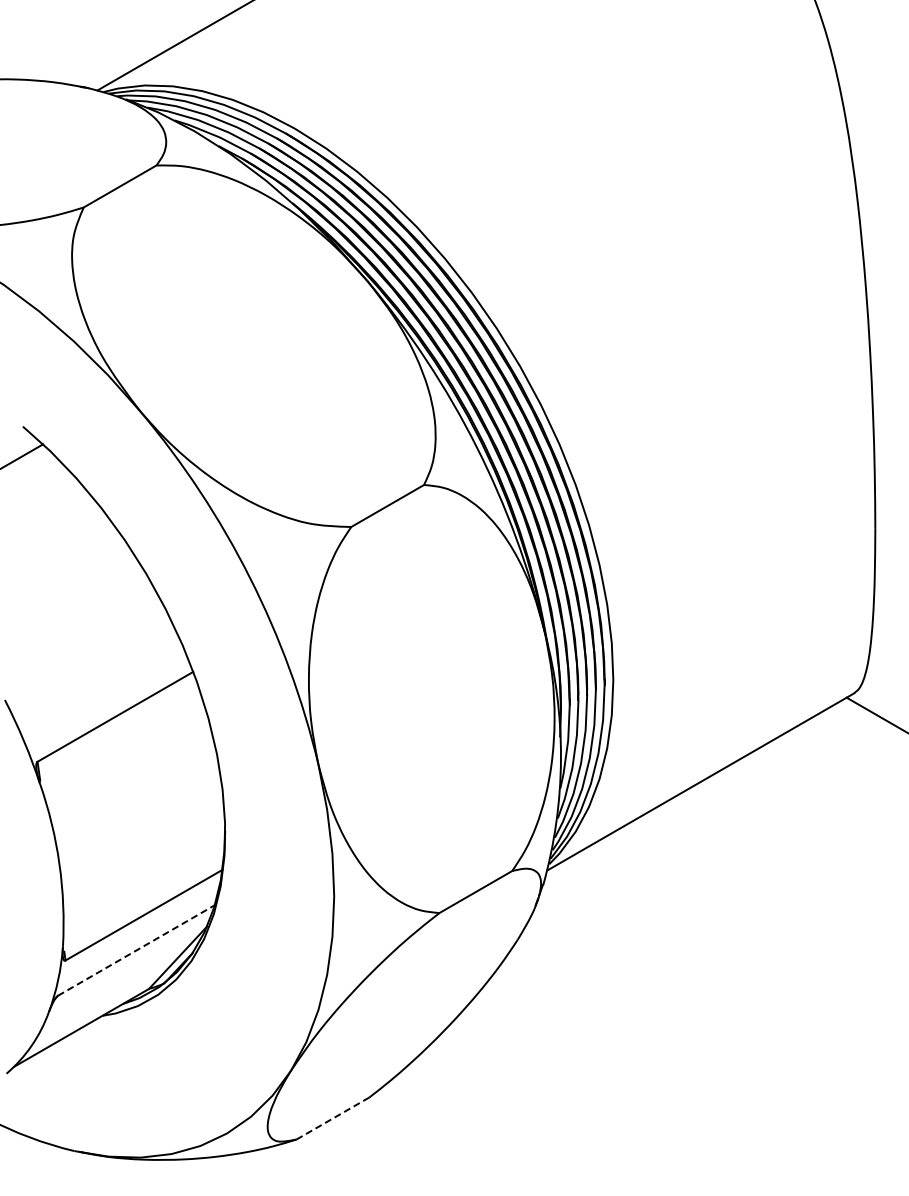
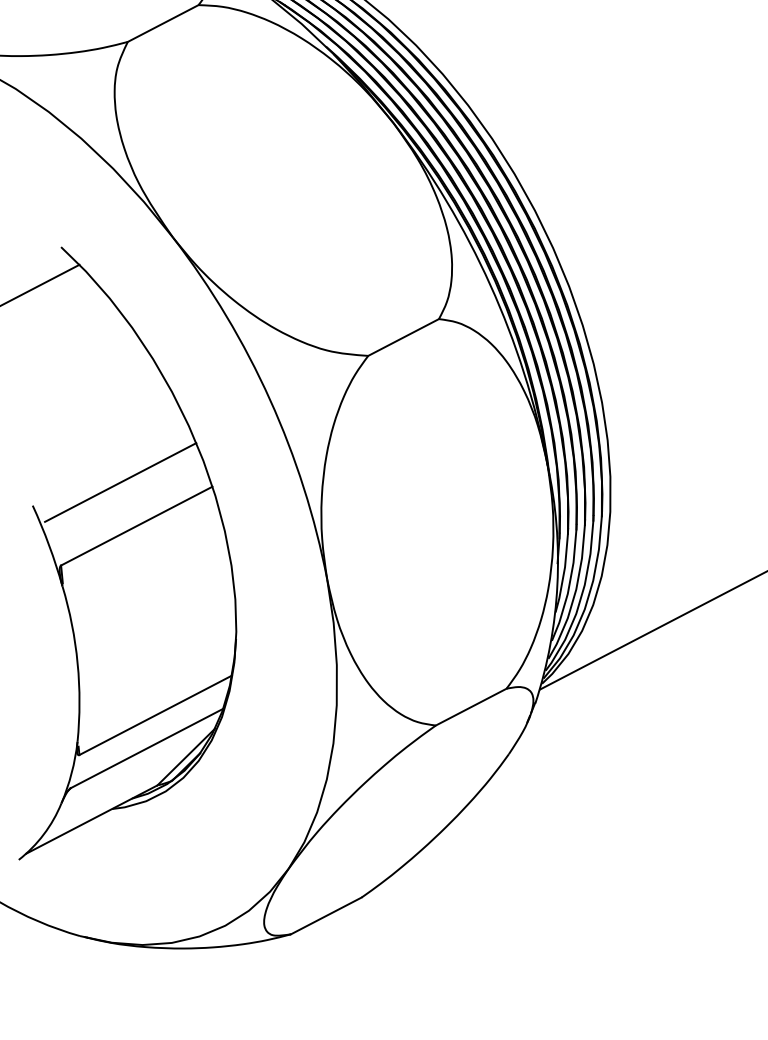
line: (96, 671) -> (120, 482), added
line: (136, 950) -> (147, 748), dashed -> solid
line: (332, 1118) -> (325, 915), dashed -> solid

